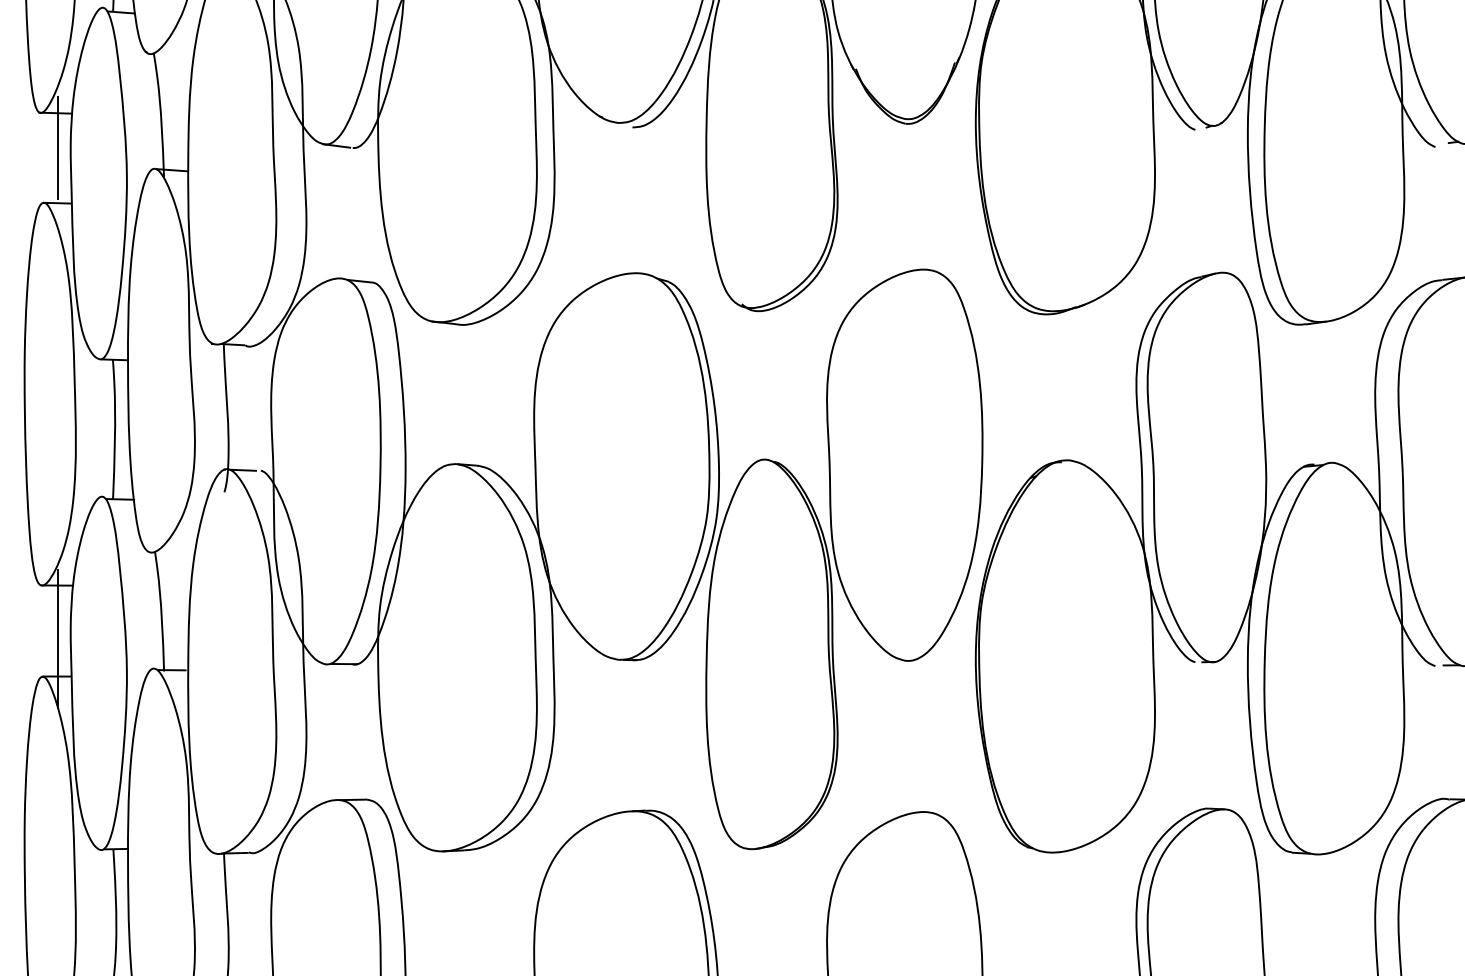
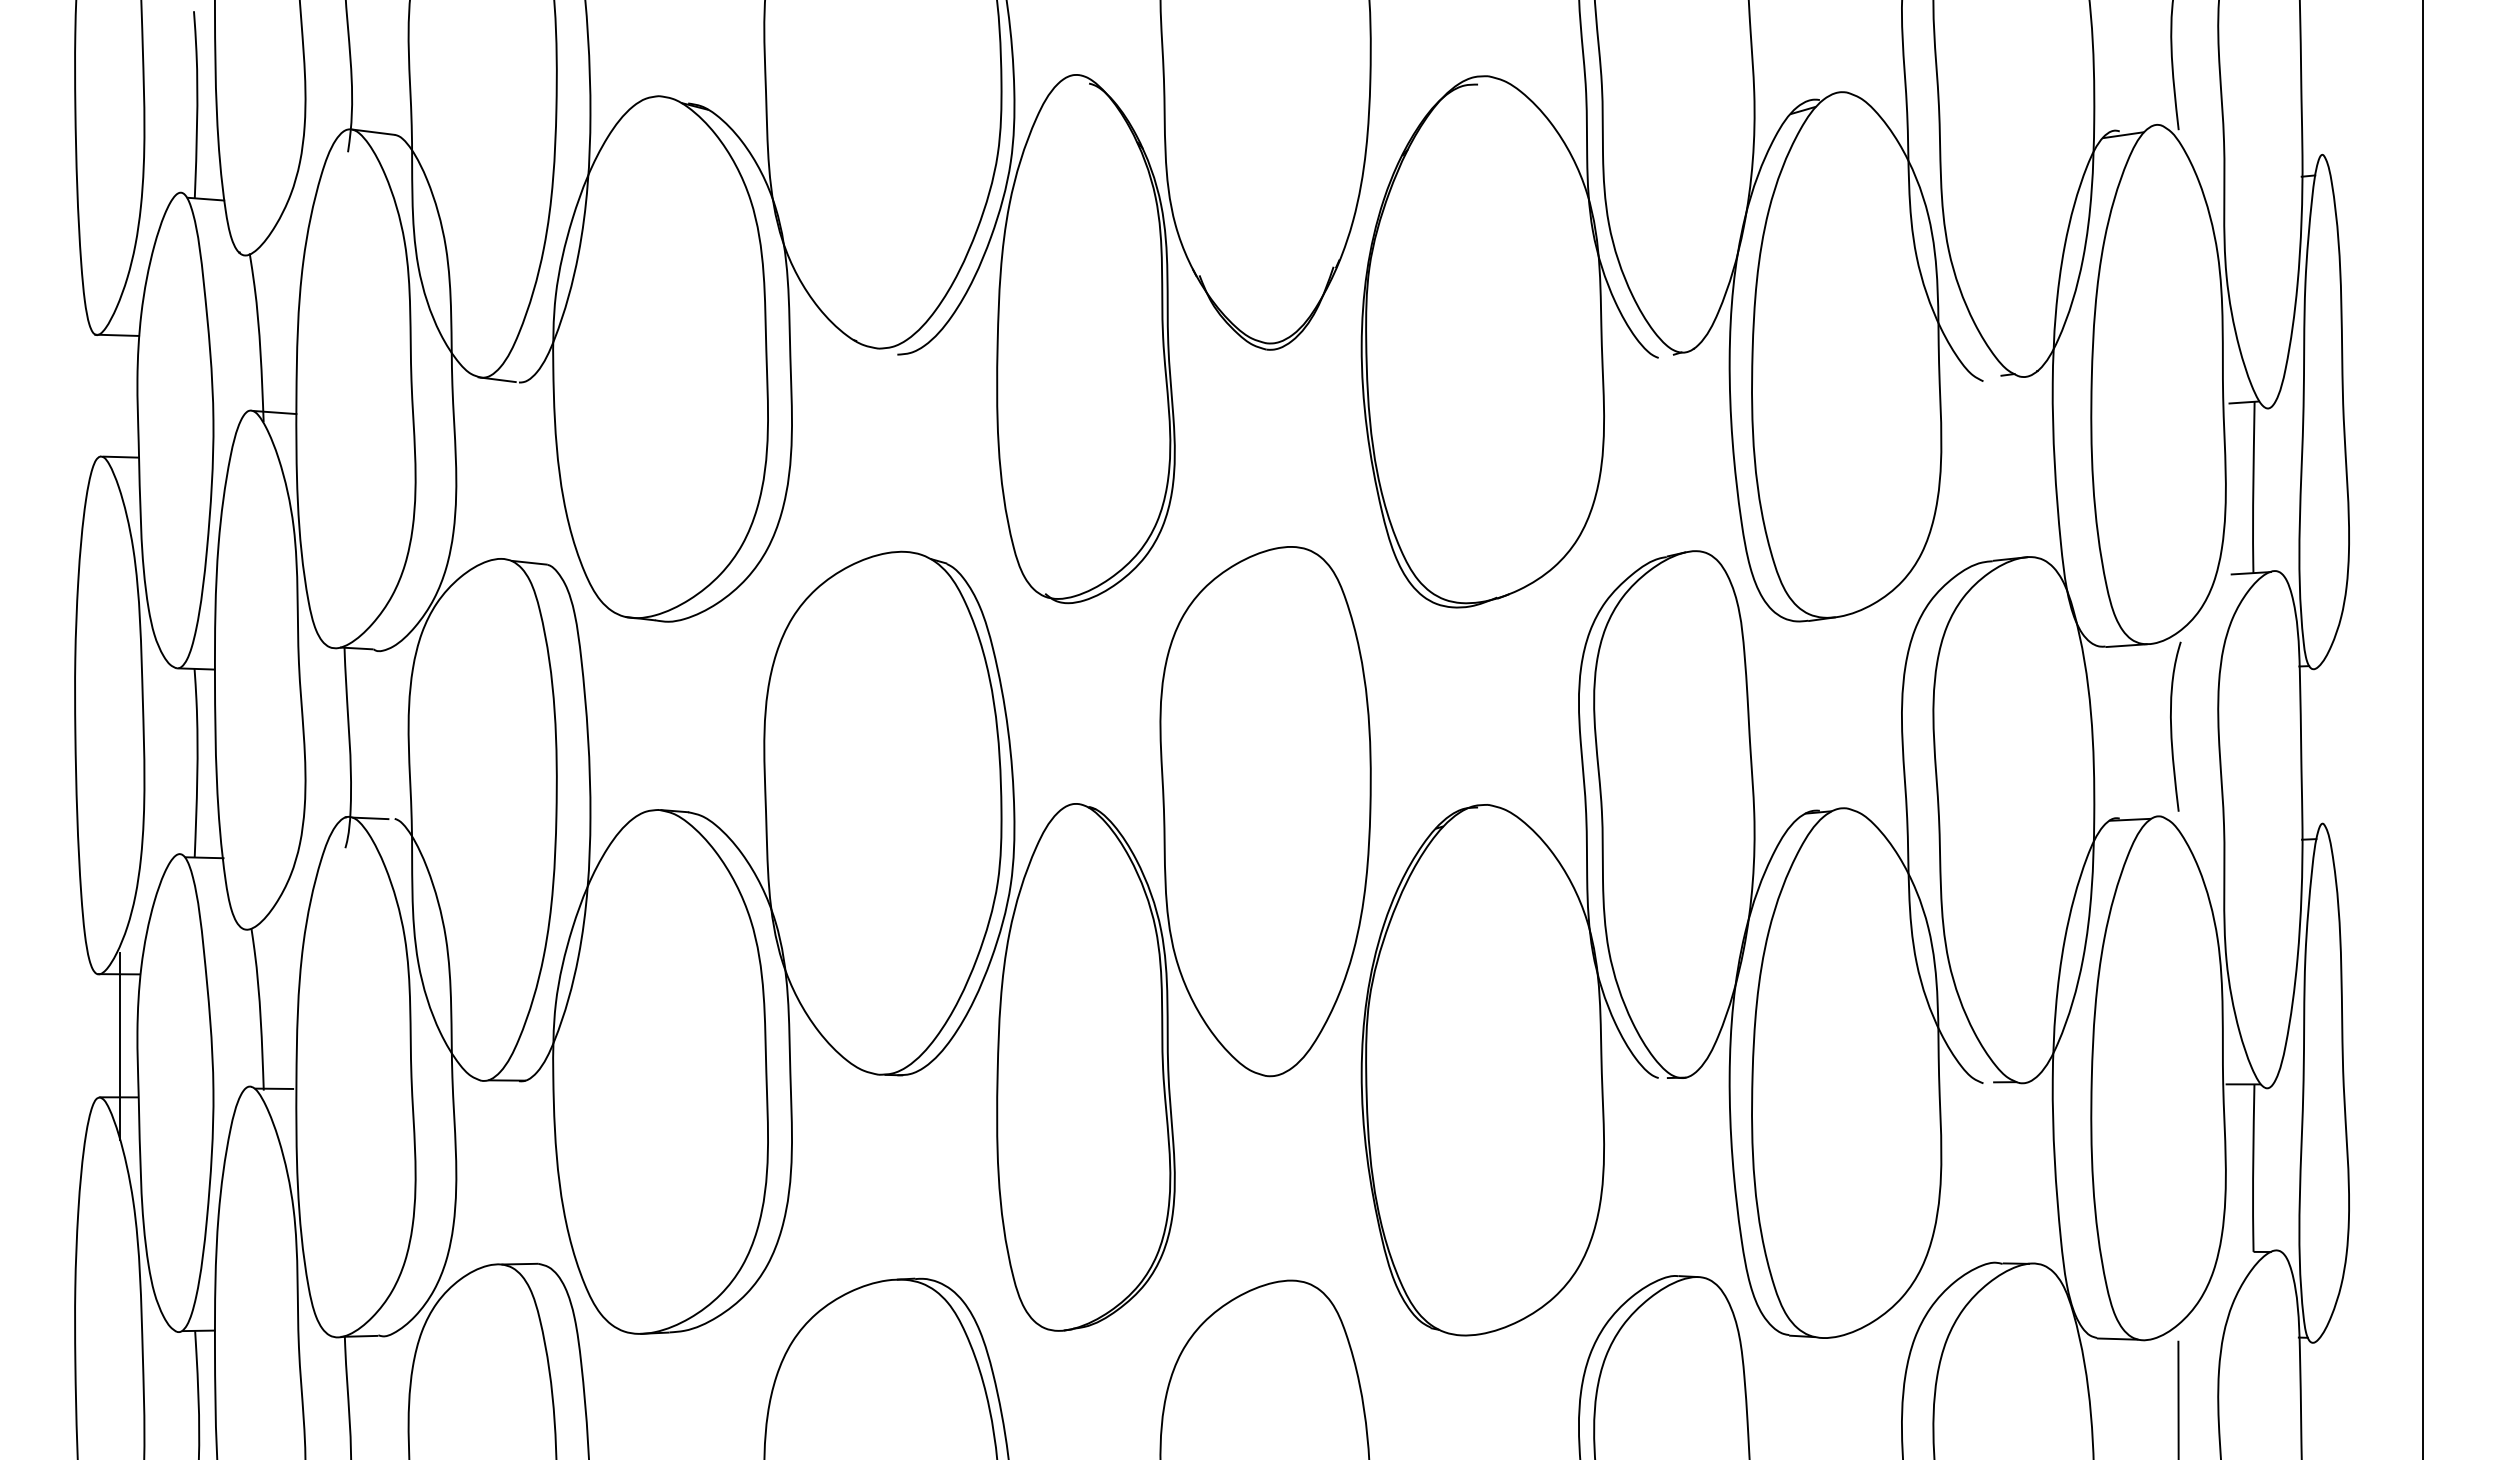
line: (57, 148) -> (119, 382), removed

